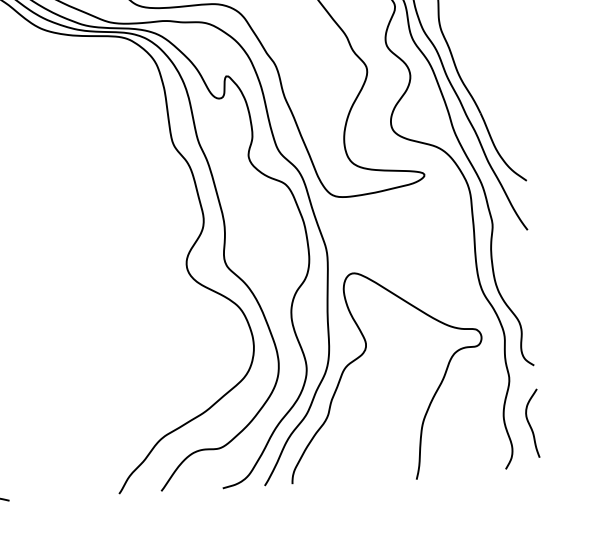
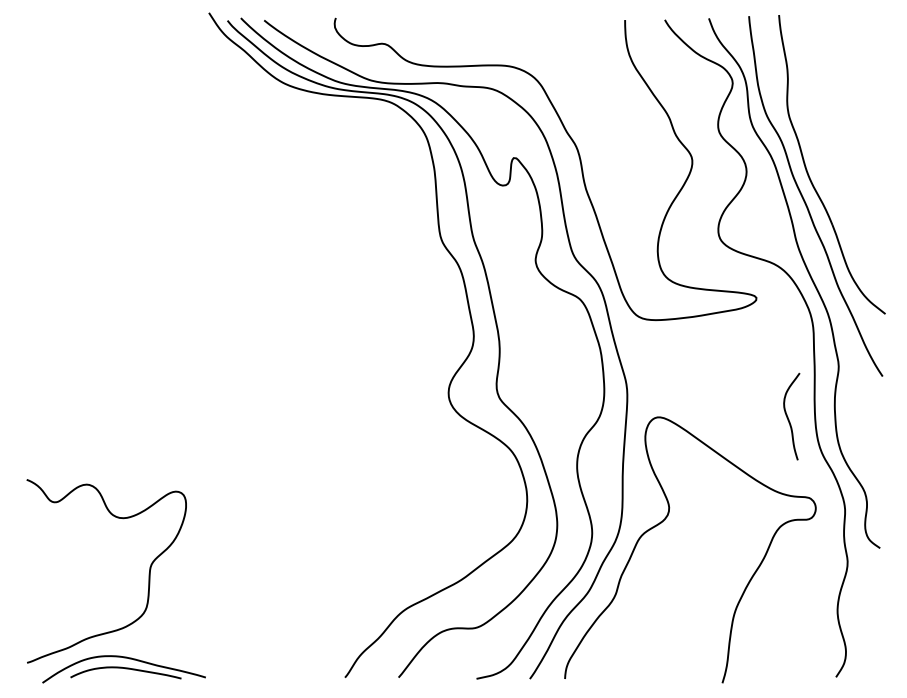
curve: (530, 423) -> (788, 416), moved

